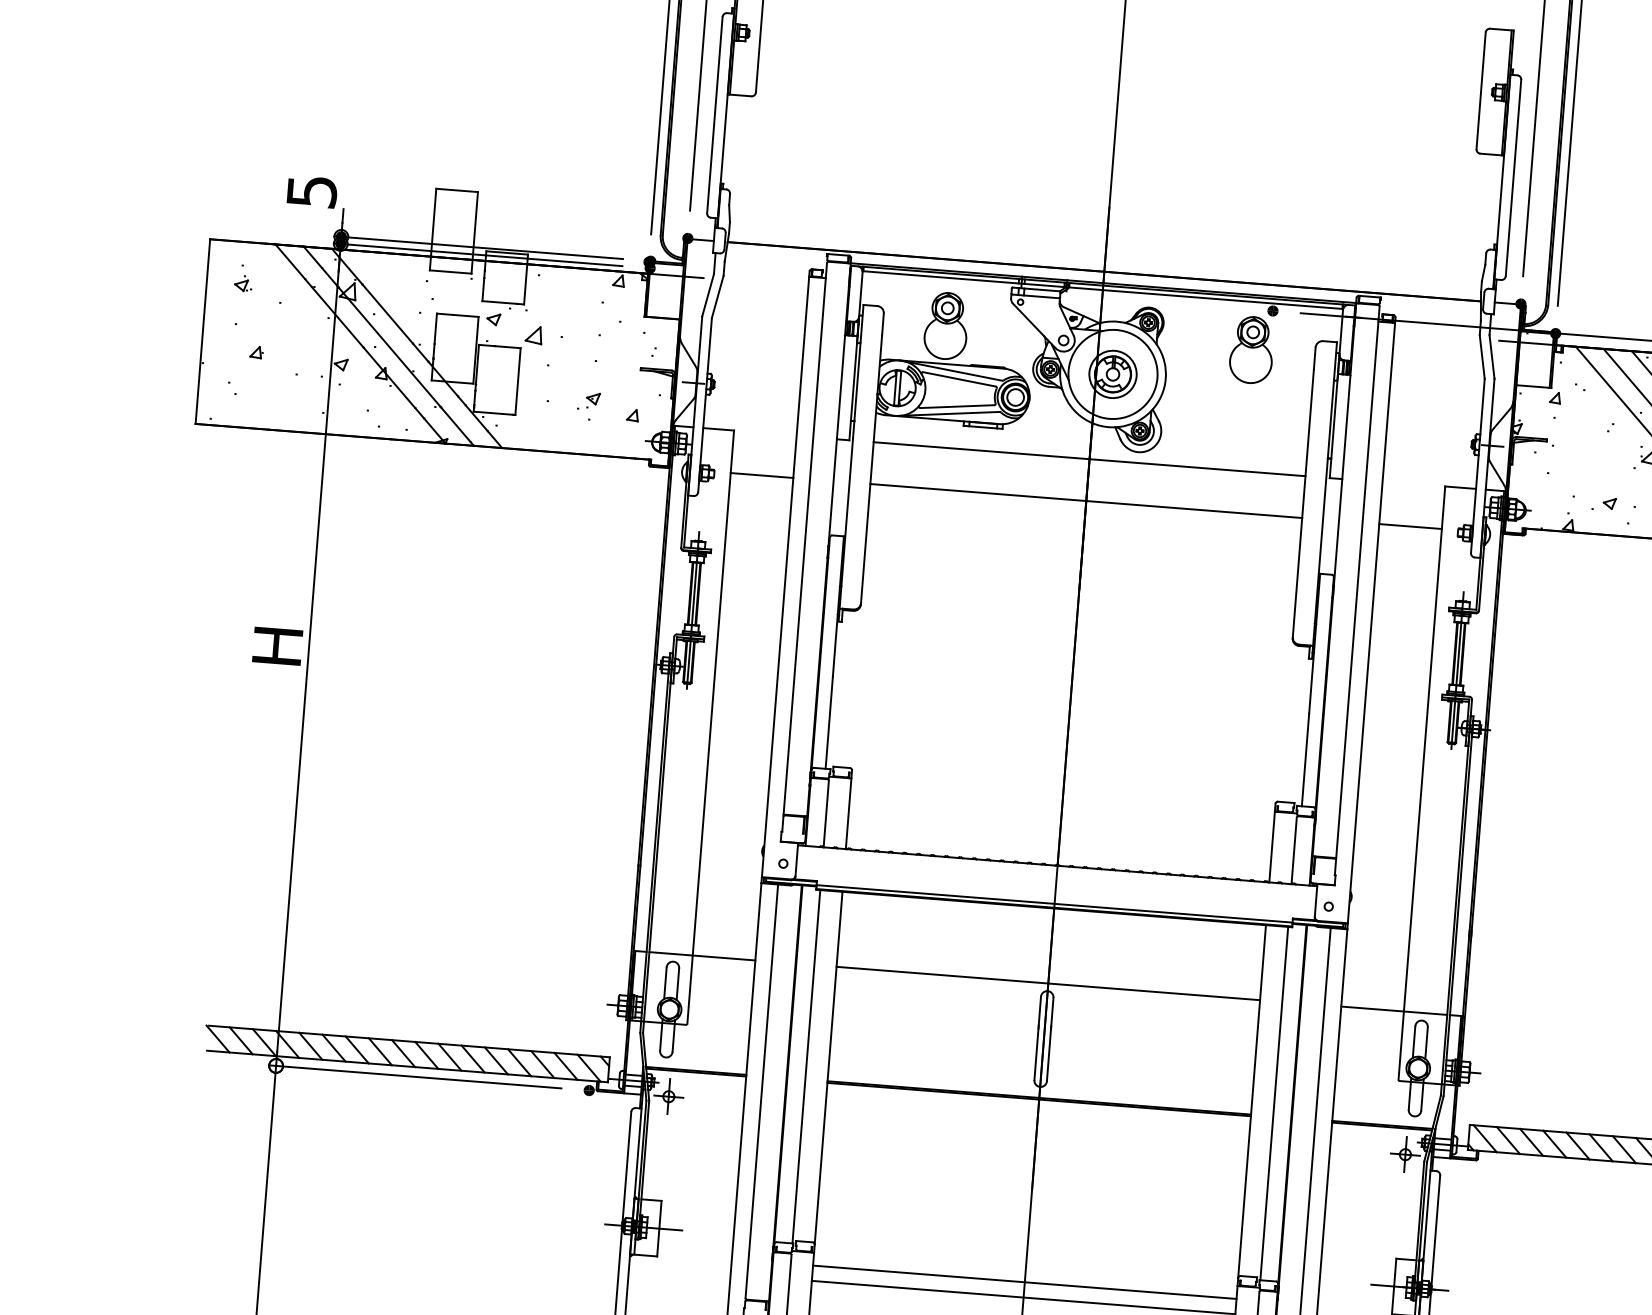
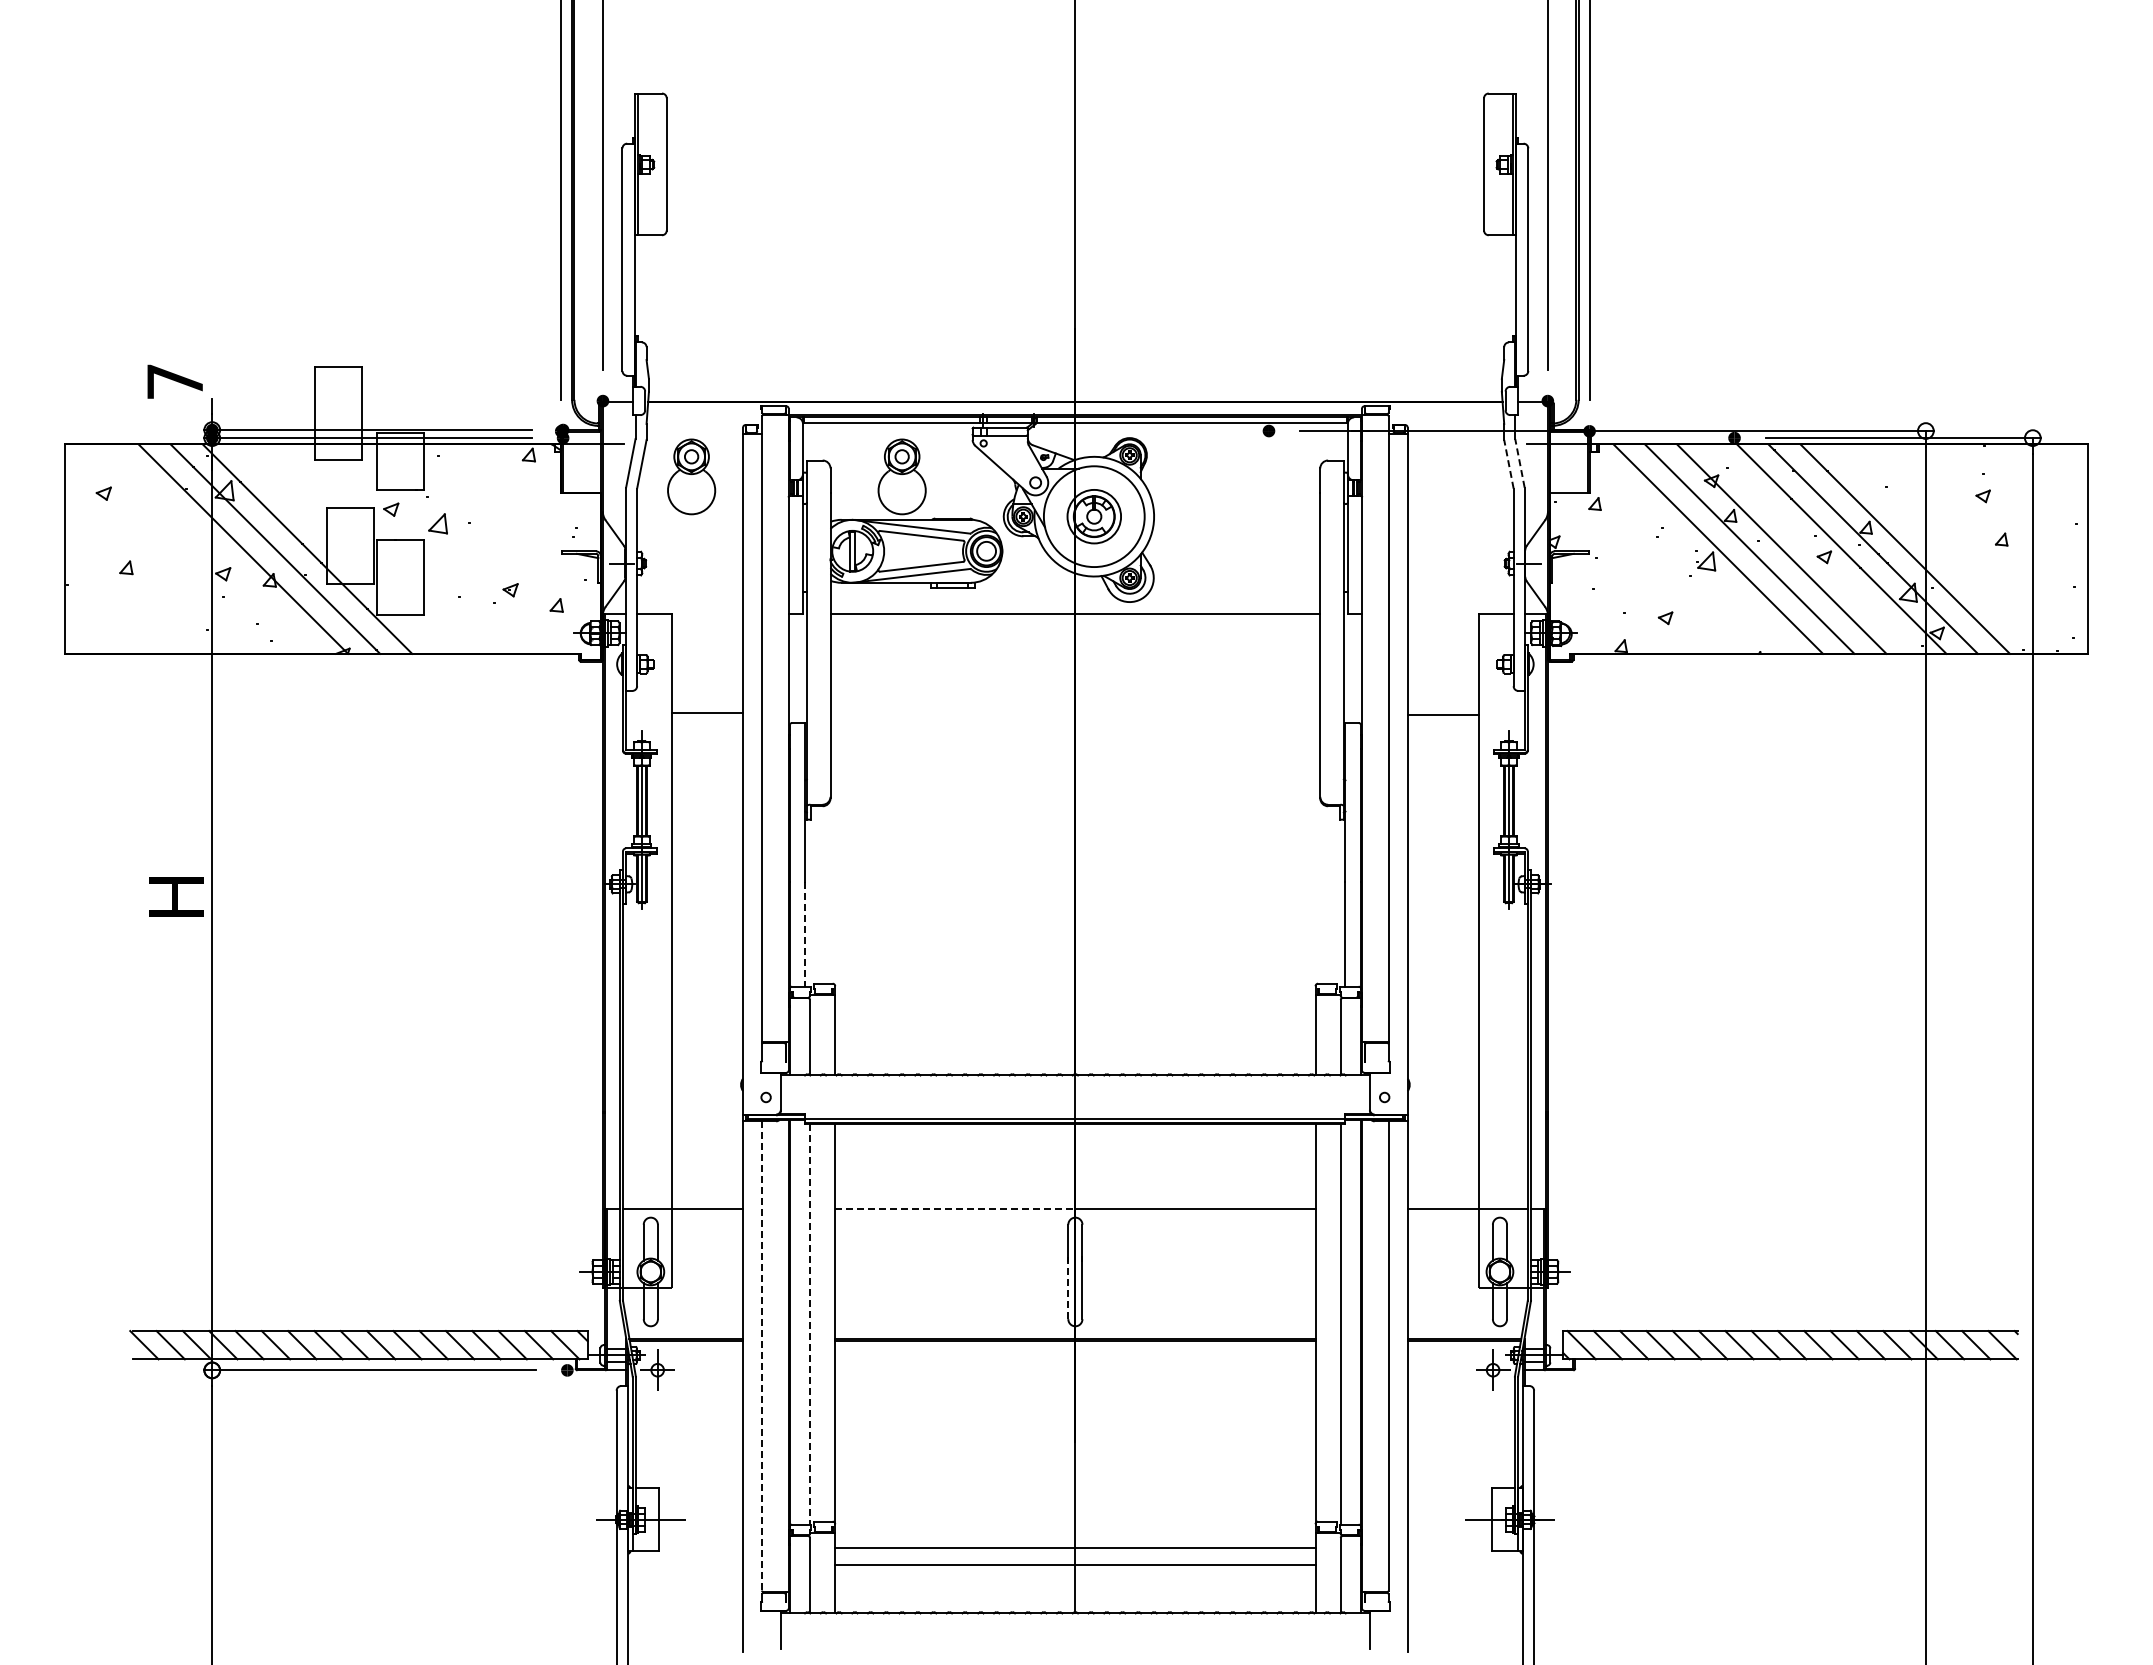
text: (312, 191) -> (175, 381), 5 -> 7
part: (1251, 349) -> (691, 476), moved
line: (1481, 357) -> (1508, 464), solid -> dashed
line: (1491, 357) -> (1519, 463), solid -> dashed
line: (761, 475) -> (707, 712), moved
line: (1086, 500) -> (1075, 661), removed
line: (1409, 526) -> (1442, 714), moved
line: (829, 722) -> (805, 934), solid -> dashed
line: (942, 974) -> (955, 1208), solid -> dashed
line: (1036, 1053) -> (1068, 1288), solid -> dashed
line: (806, 1066) -> (810, 1324), solid -> dashed
line: (762, 1090) -> (762, 1355), solid -> dashed

